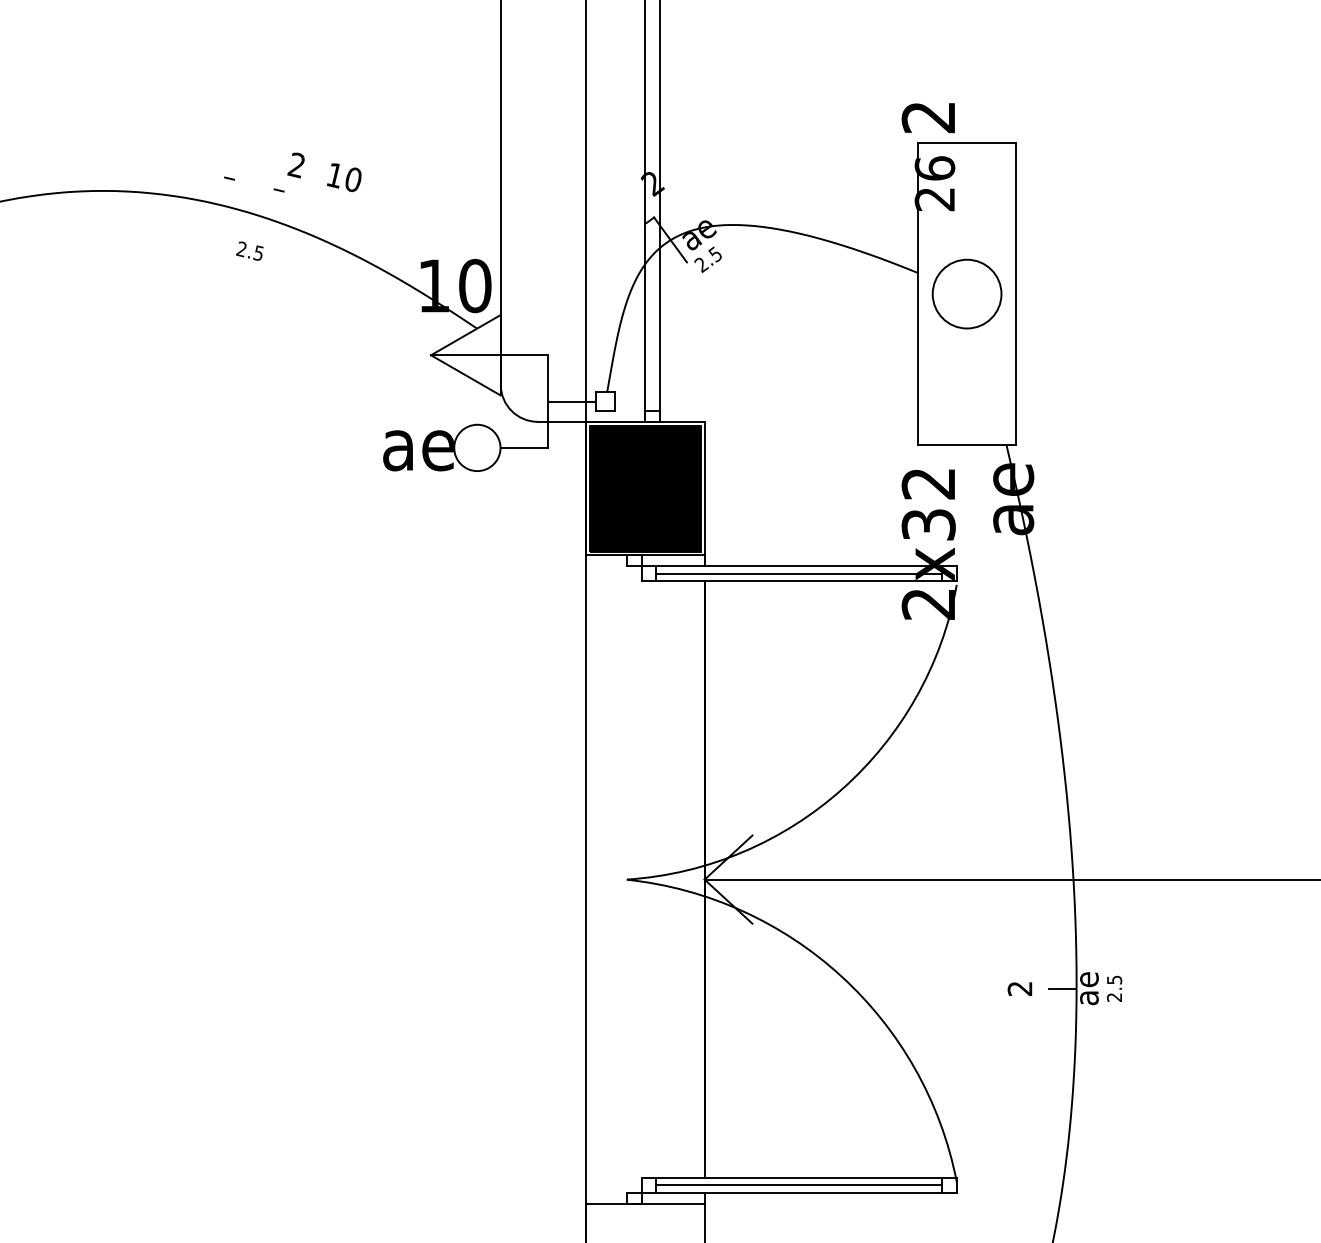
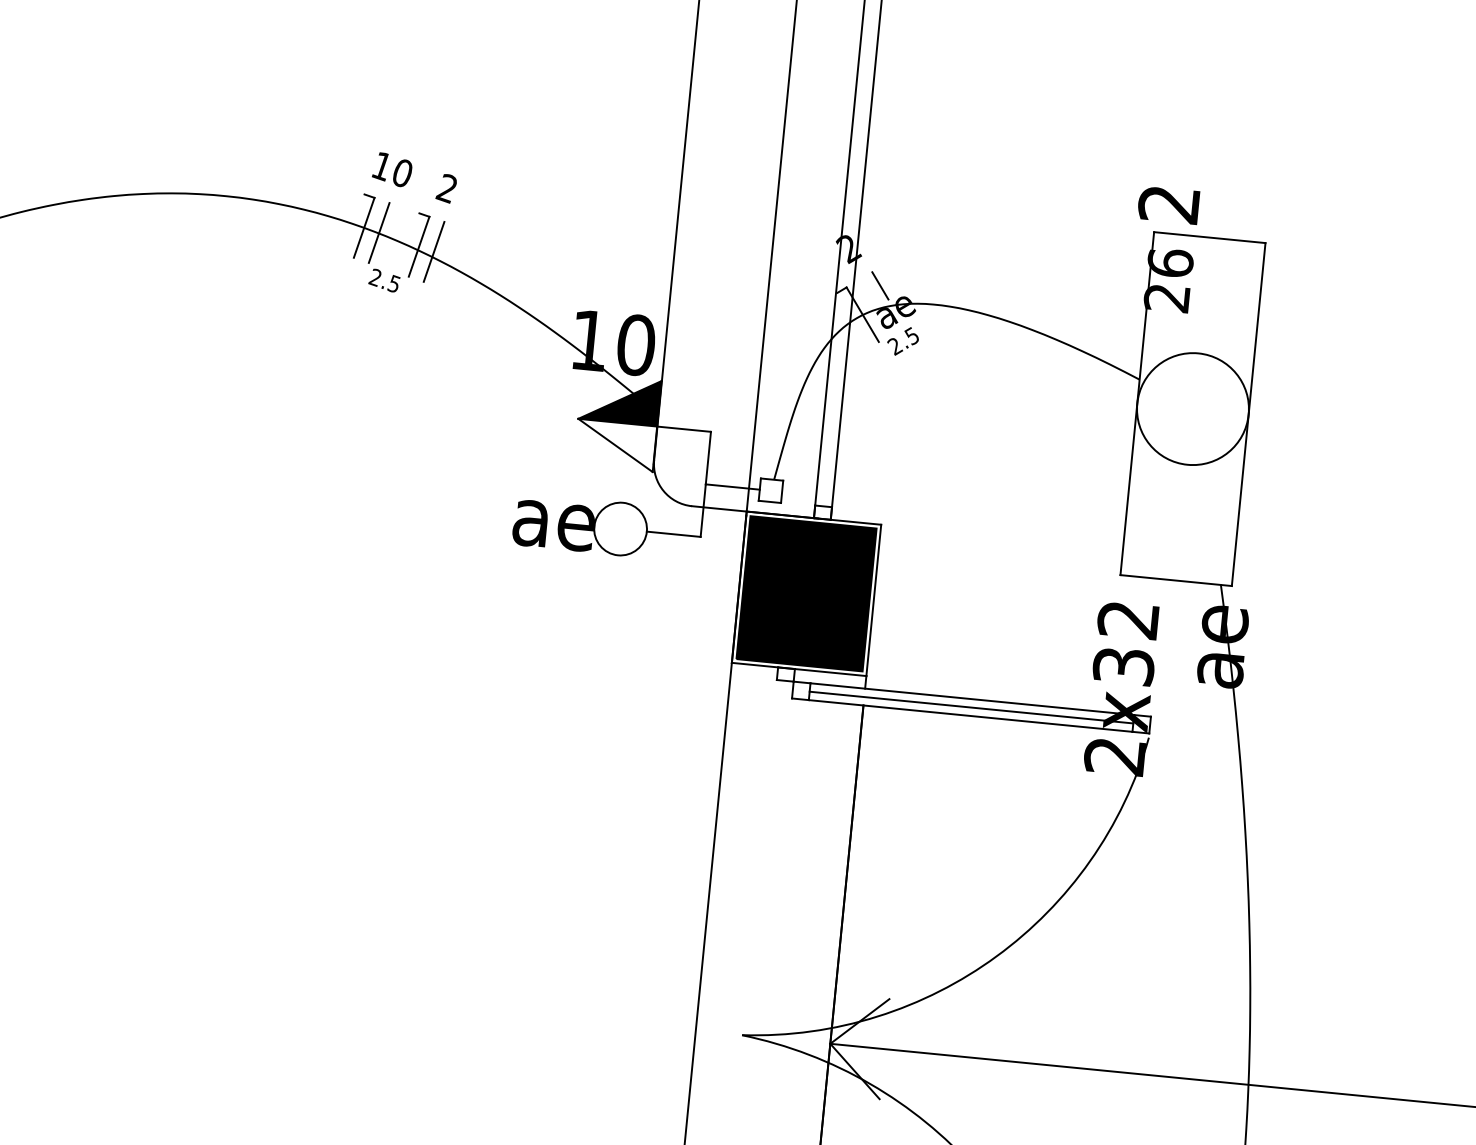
text: (344, 177) -> (392, 169), moved
line: (227, 206) -> (364, 227), added
line: (240, 209) -> (378, 232), added
line: (683, 213) -> (880, 286), added
line: (276, 218) -> (418, 246), added
line: (290, 221) -> (433, 251), added
circle: (966, 294) -> (1192, 409), size x1.43
fill: (465, 335) -> (619, 400), added

